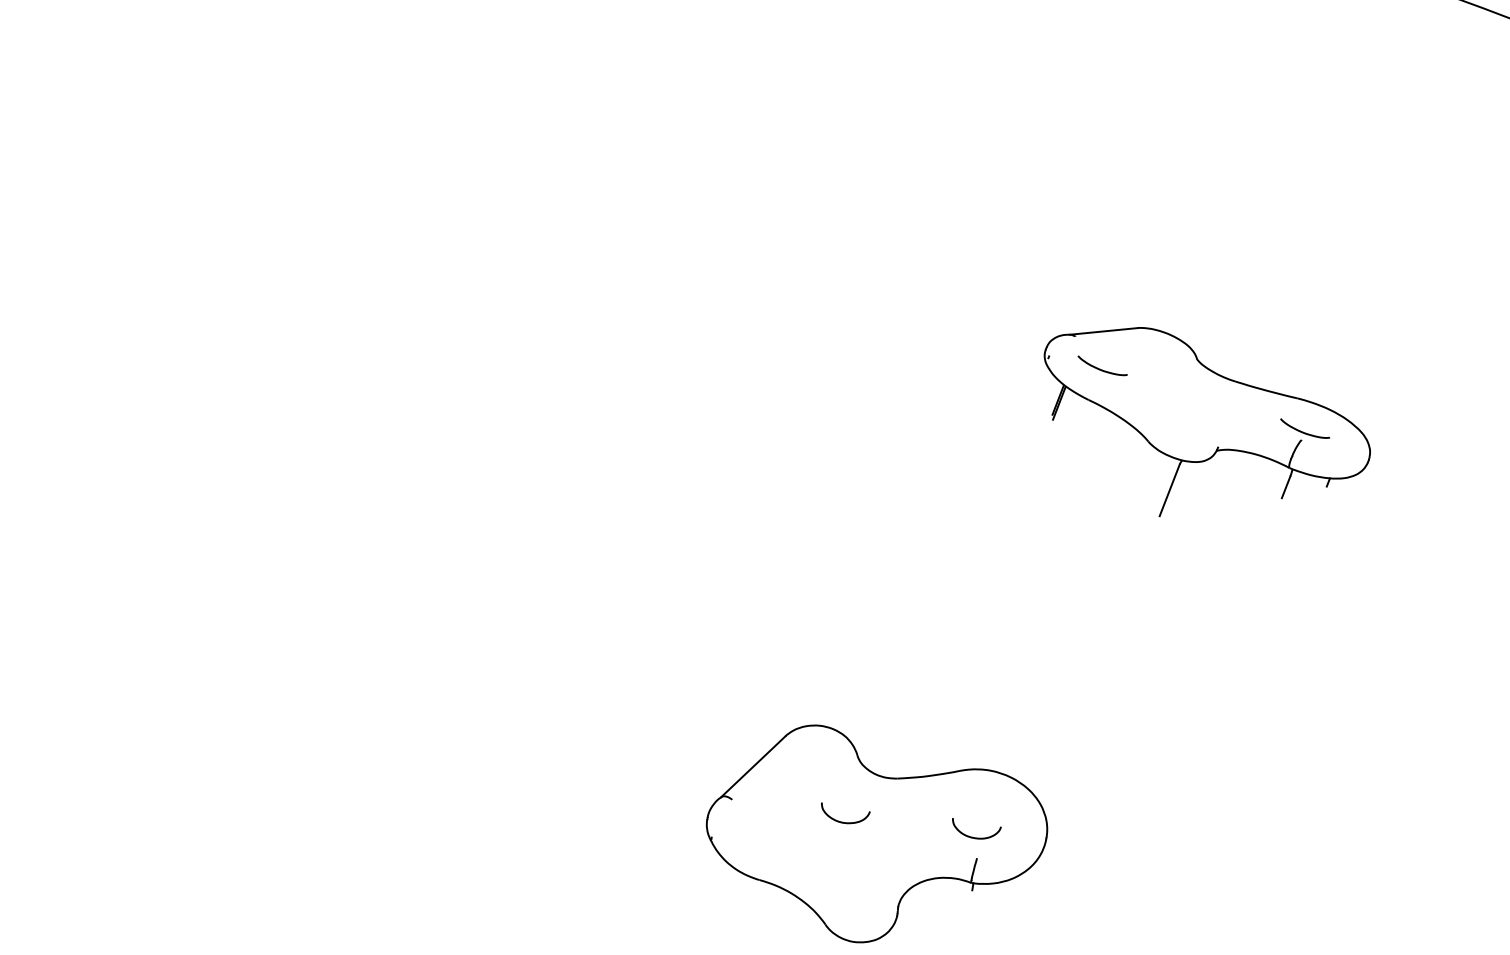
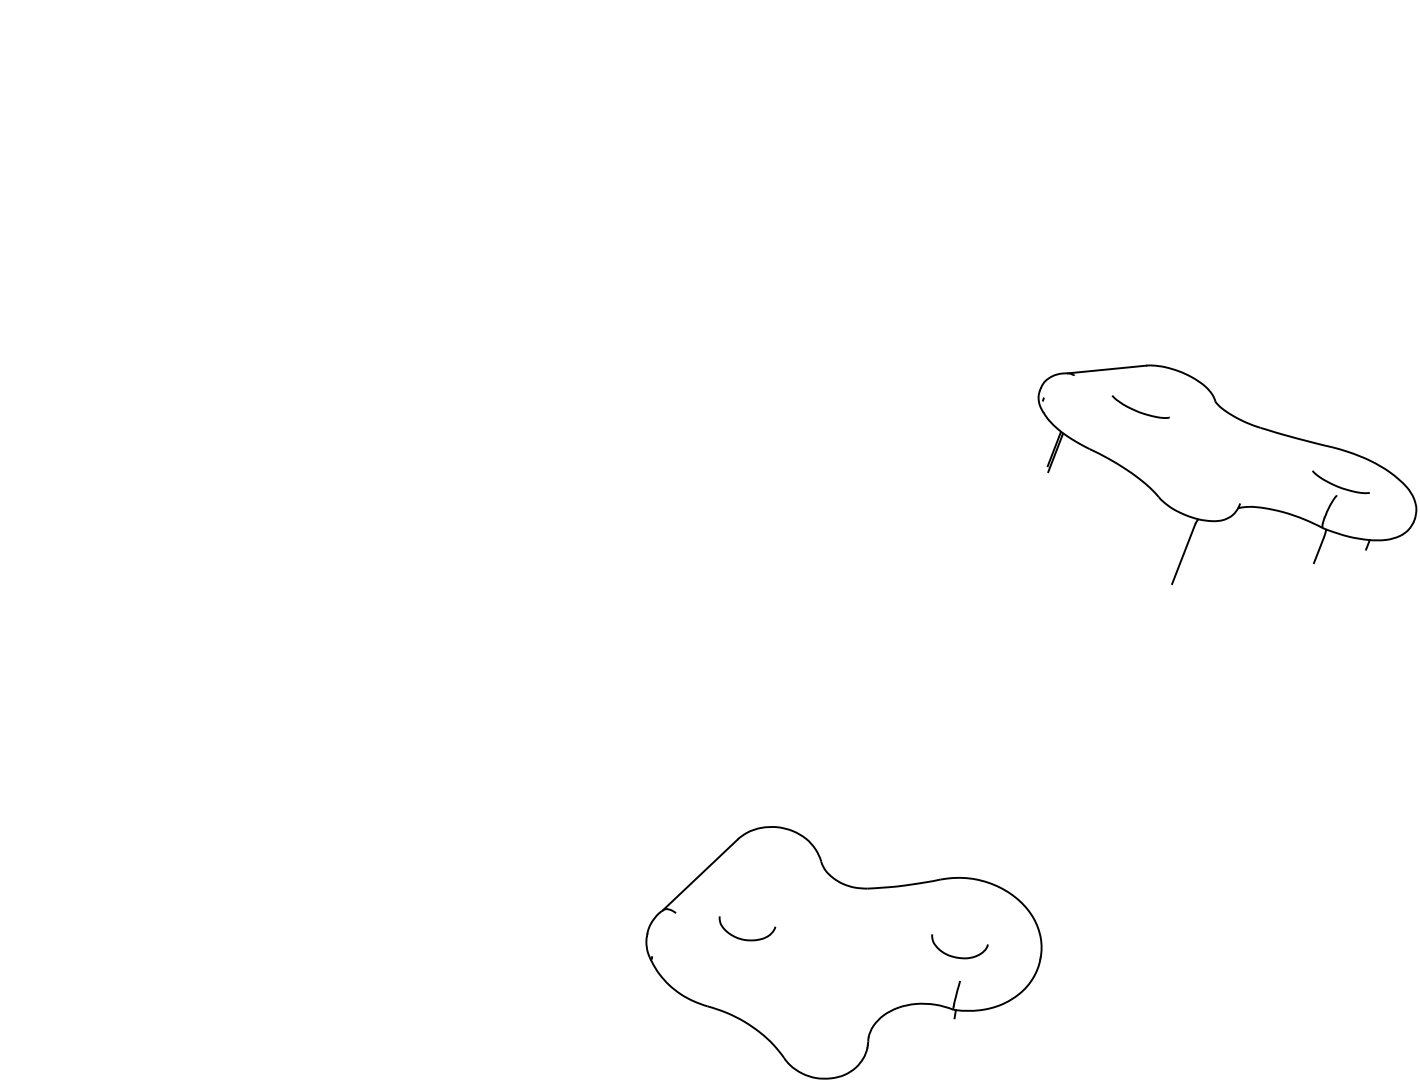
curve: (1100, 368) -> (1138, 410), moved
curve: (842, 821) -> (743, 938), moved

